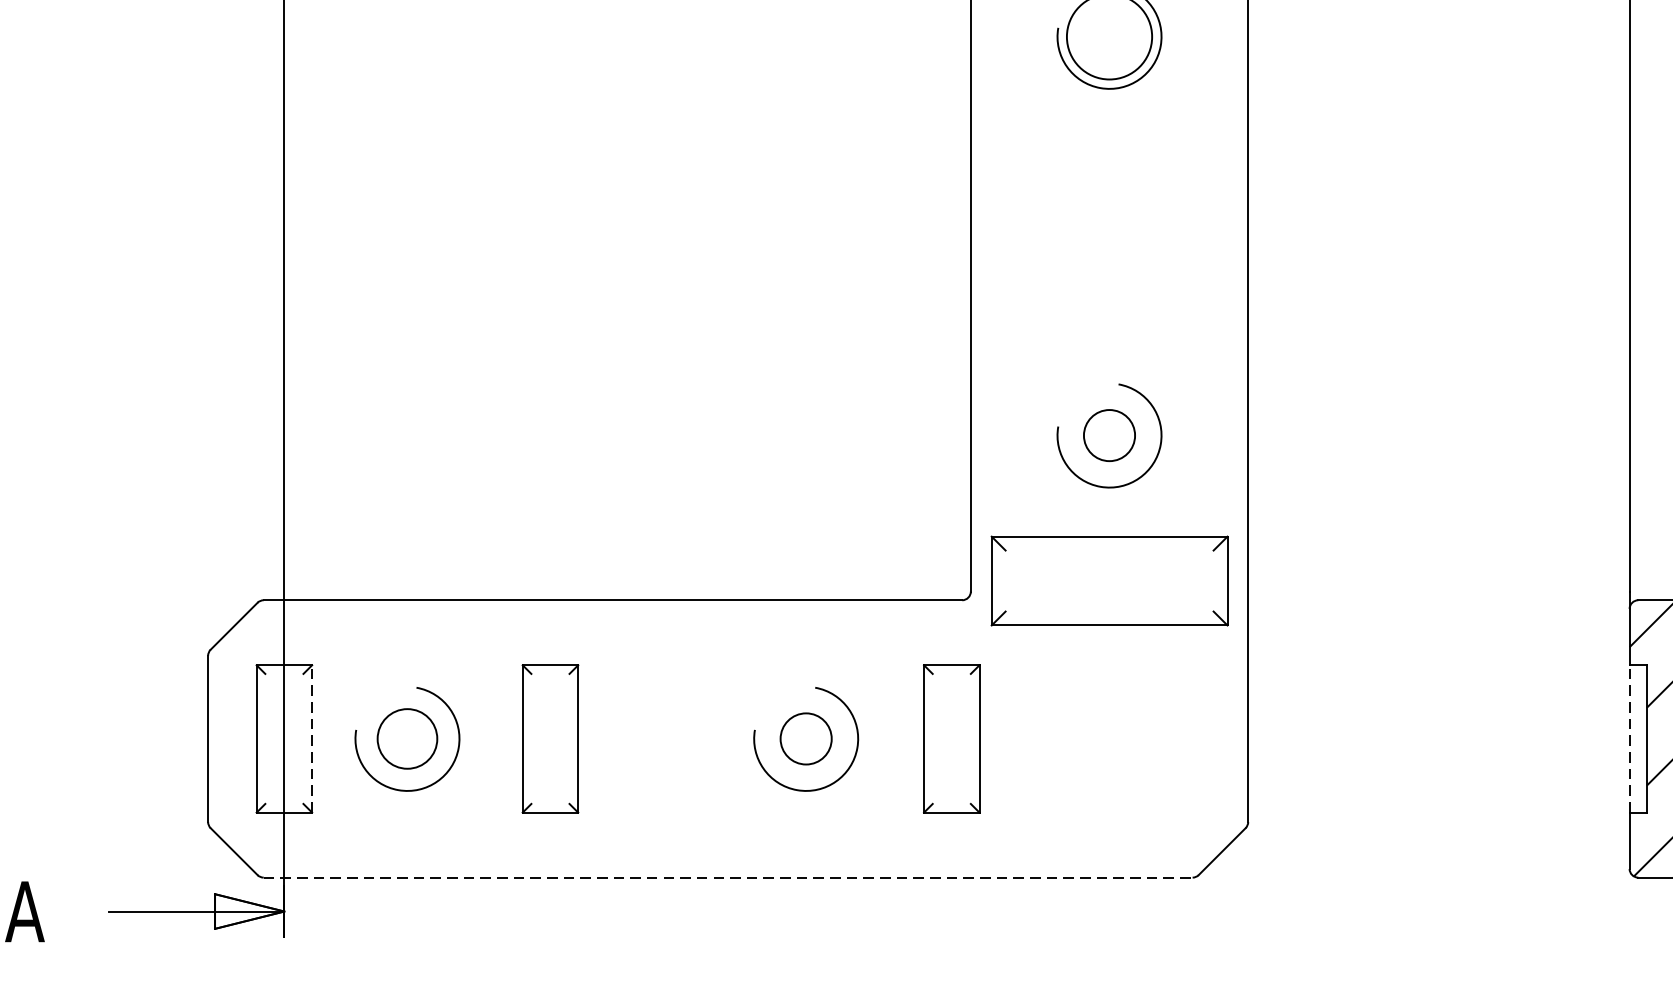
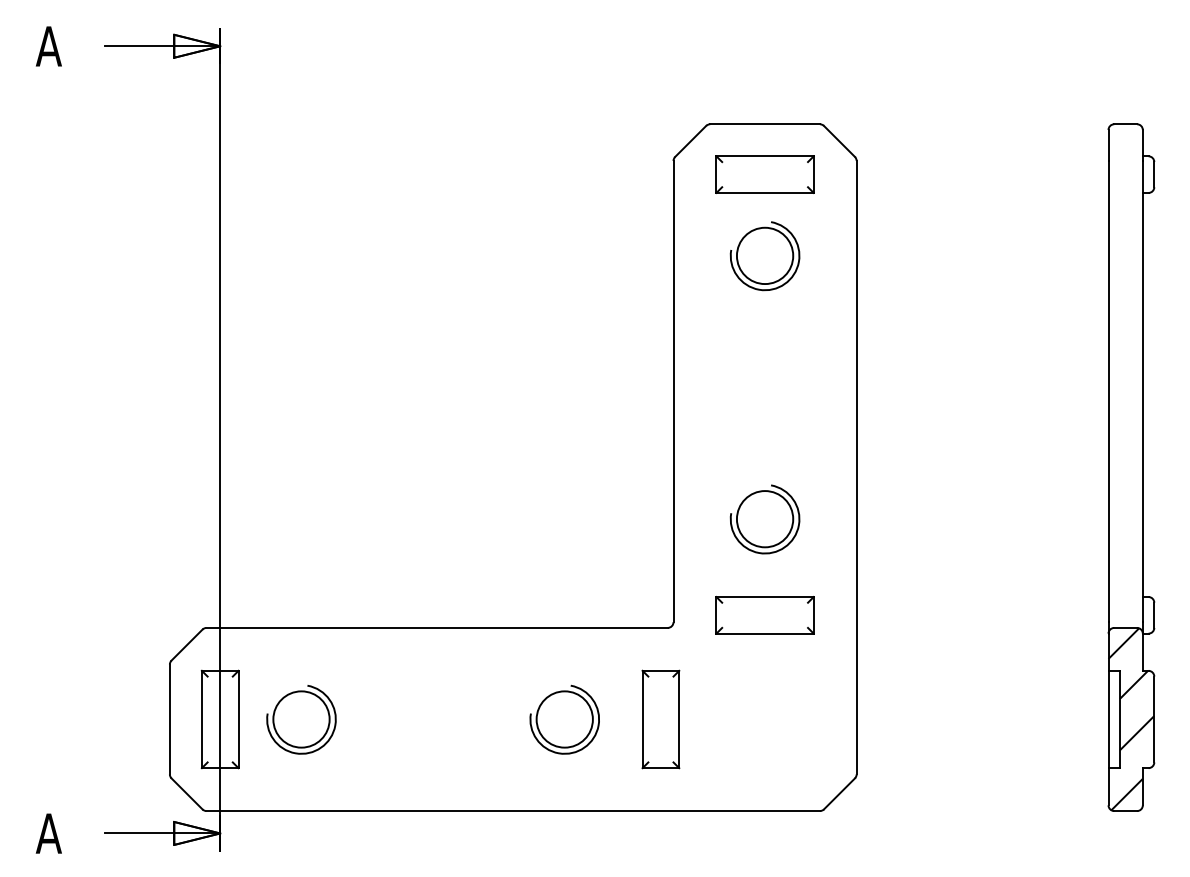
circle: (1108, 436) -> (764, 519), size x1.67
part: (1108, 581) -> (764, 615), size x0.62
line: (312, 738) -> (238, 719), dashed -> solid
circle: (407, 738) -> (301, 719), size x1.43
part: (549, 738) -> (395, 719), removed
circle: (805, 738) -> (564, 719), size x1.67
line: (1629, 738) -> (1108, 719), dashed -> solid
line: (728, 878) -> (513, 811), dashed -> solid

